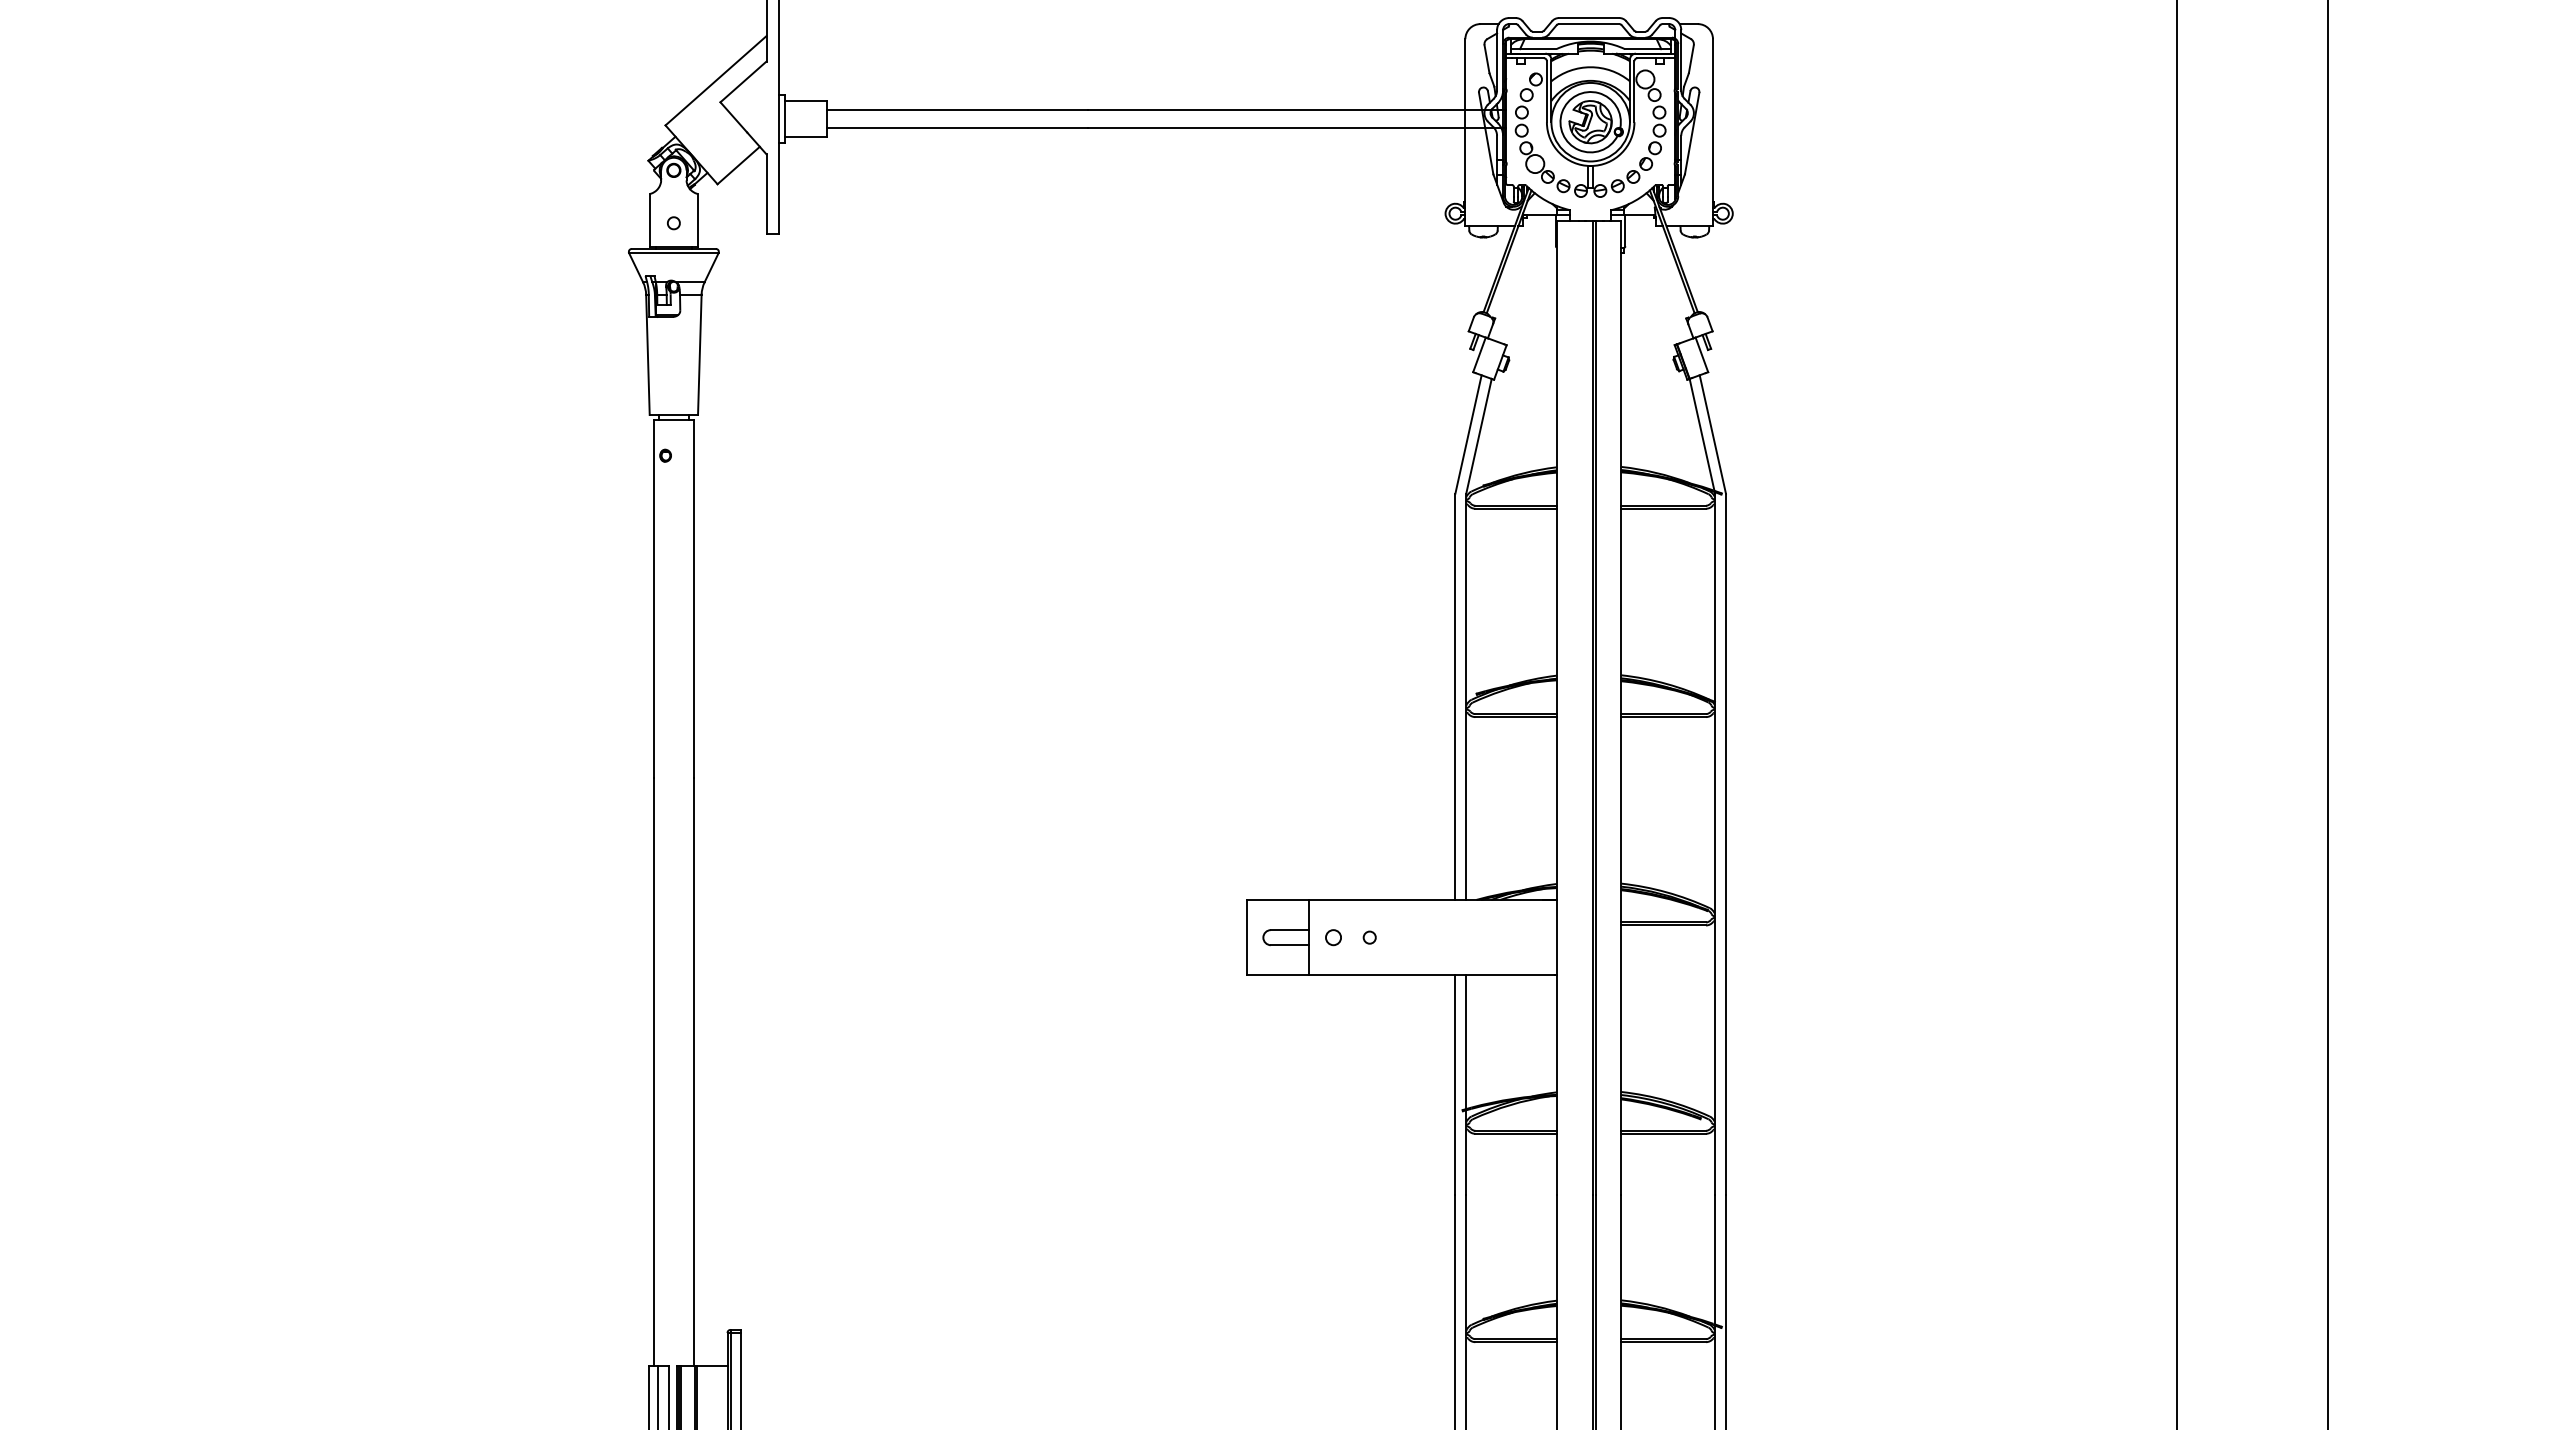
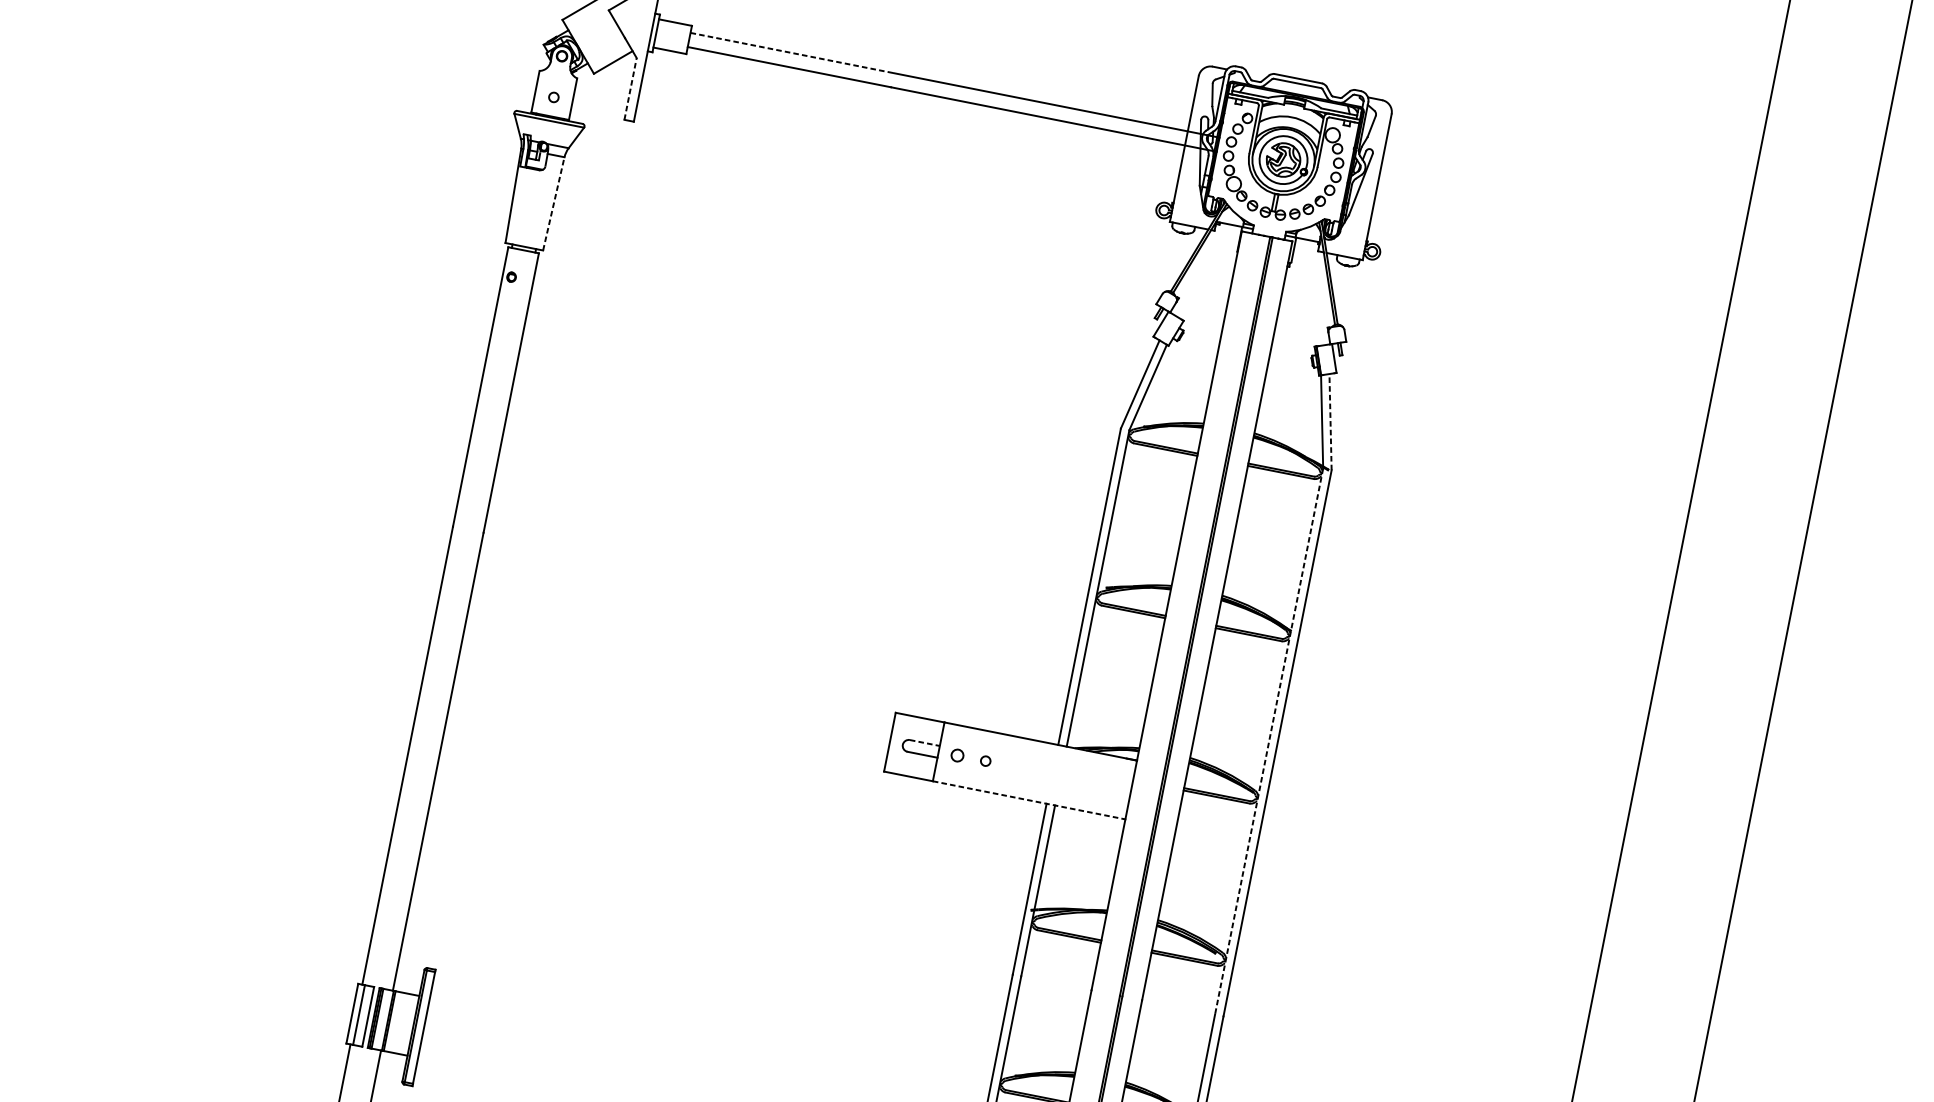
line: (957, 110) -> (792, 53), solid -> dashed
line: (766, 194) -> (630, 89), solid -> dashed
line: (699, 354) -> (553, 203), solid -> dashed
line: (1712, 434) -> (1330, 422), solid -> dashed
line: (1715, 844) -> (1269, 741), solid -> dashed
line: (1290, 930) -> (925, 743), solid -> dashed
line: (1432, 975) -> (1028, 800), solid -> dashed

